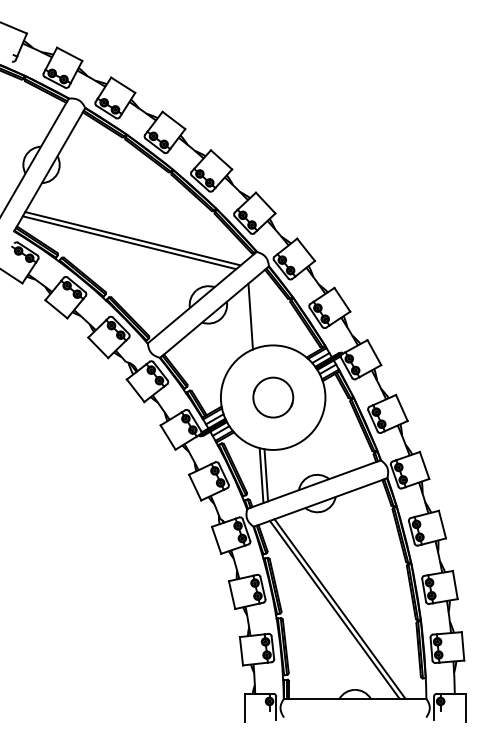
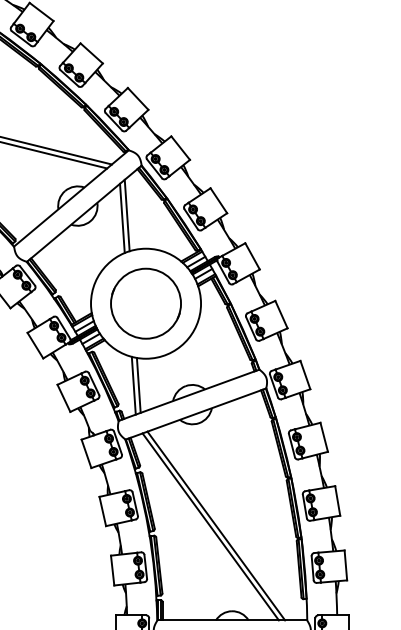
line: (254, 313) -> (126, 215), added
circle: (273, 397) -> (146, 303), size x1.67

